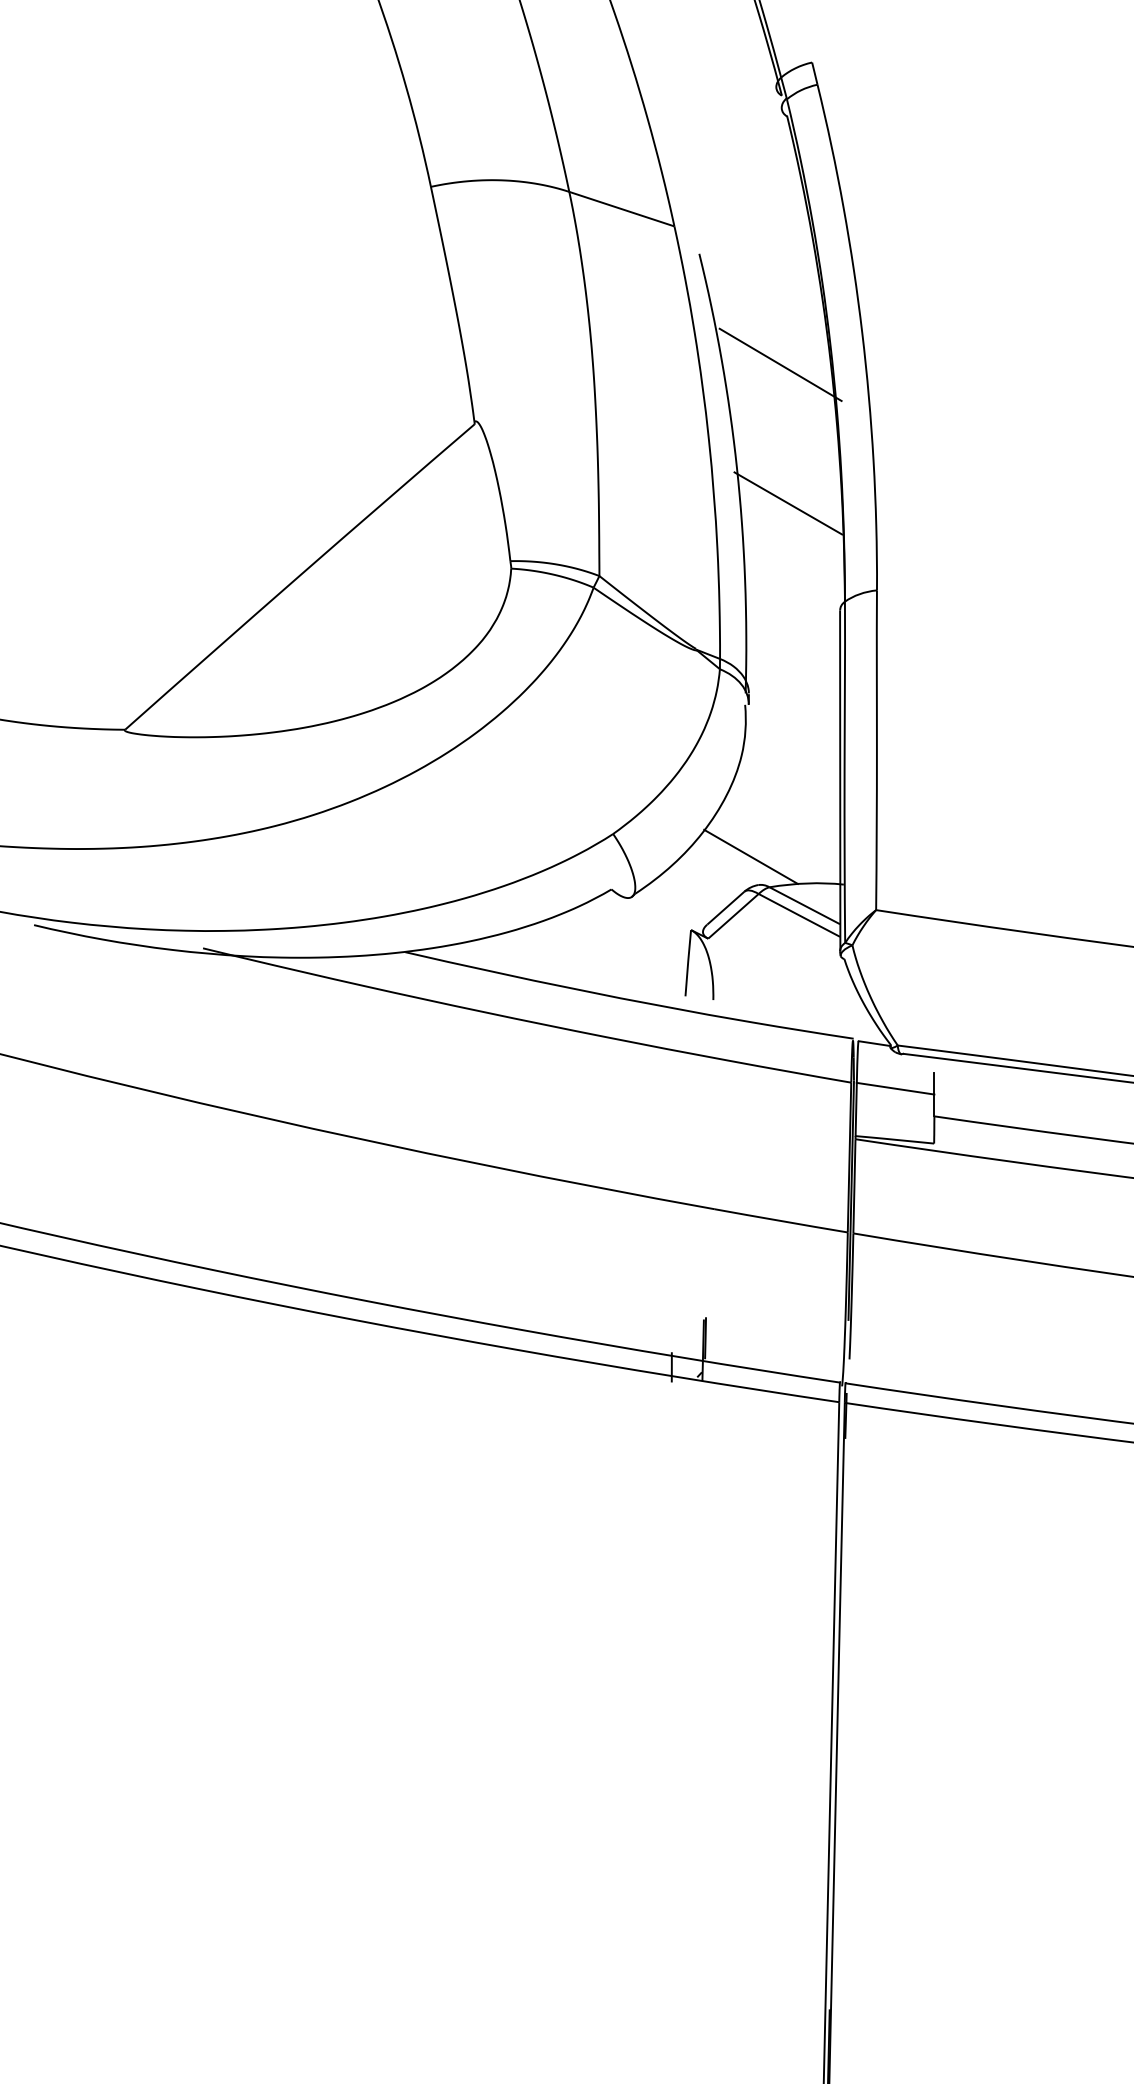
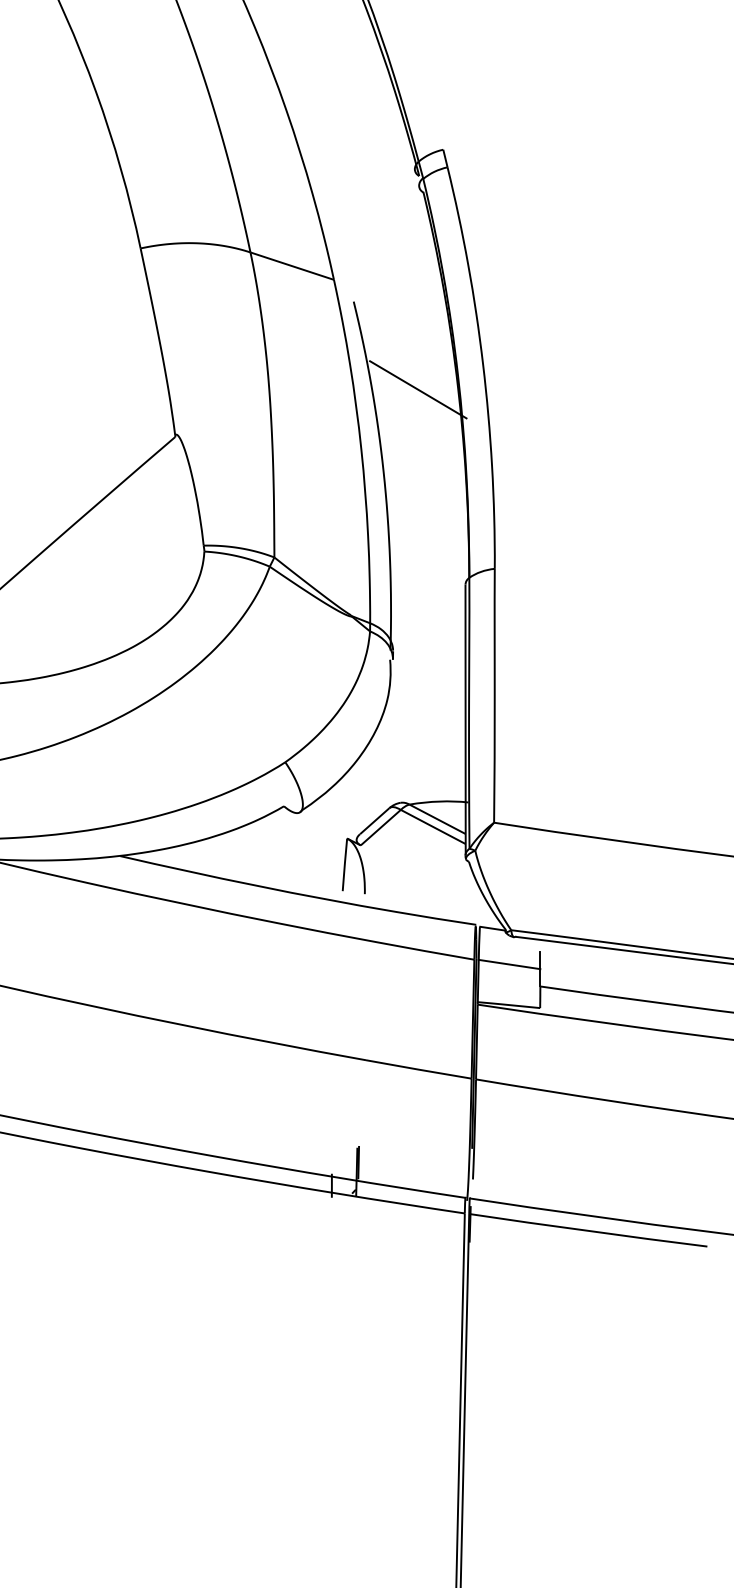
line: (788, 503) -> (424, 499), removed
line: (750, 856) -> (394, 780), removed

